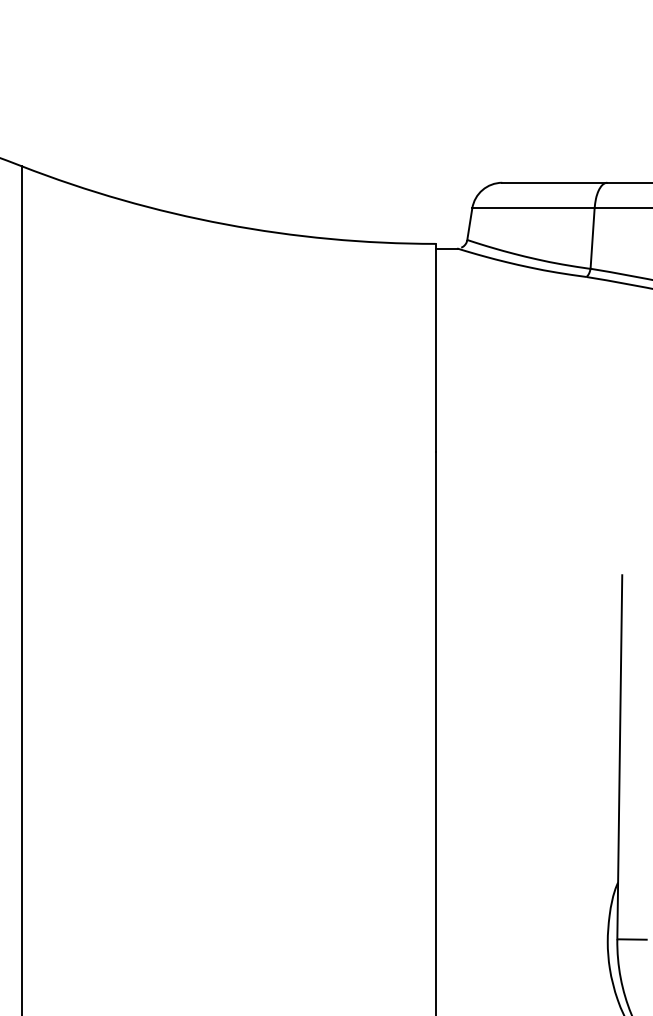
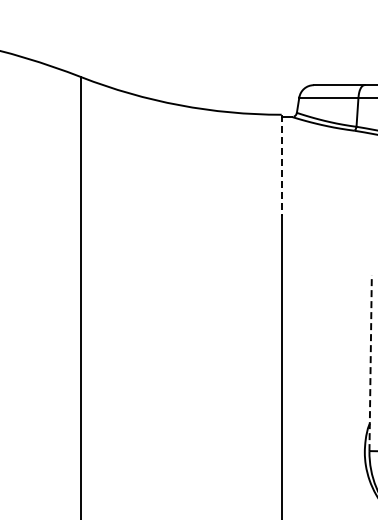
line: (435, 348) -> (281, 165), solid -> dashed
line: (619, 756) -> (370, 362), solid -> dashed

